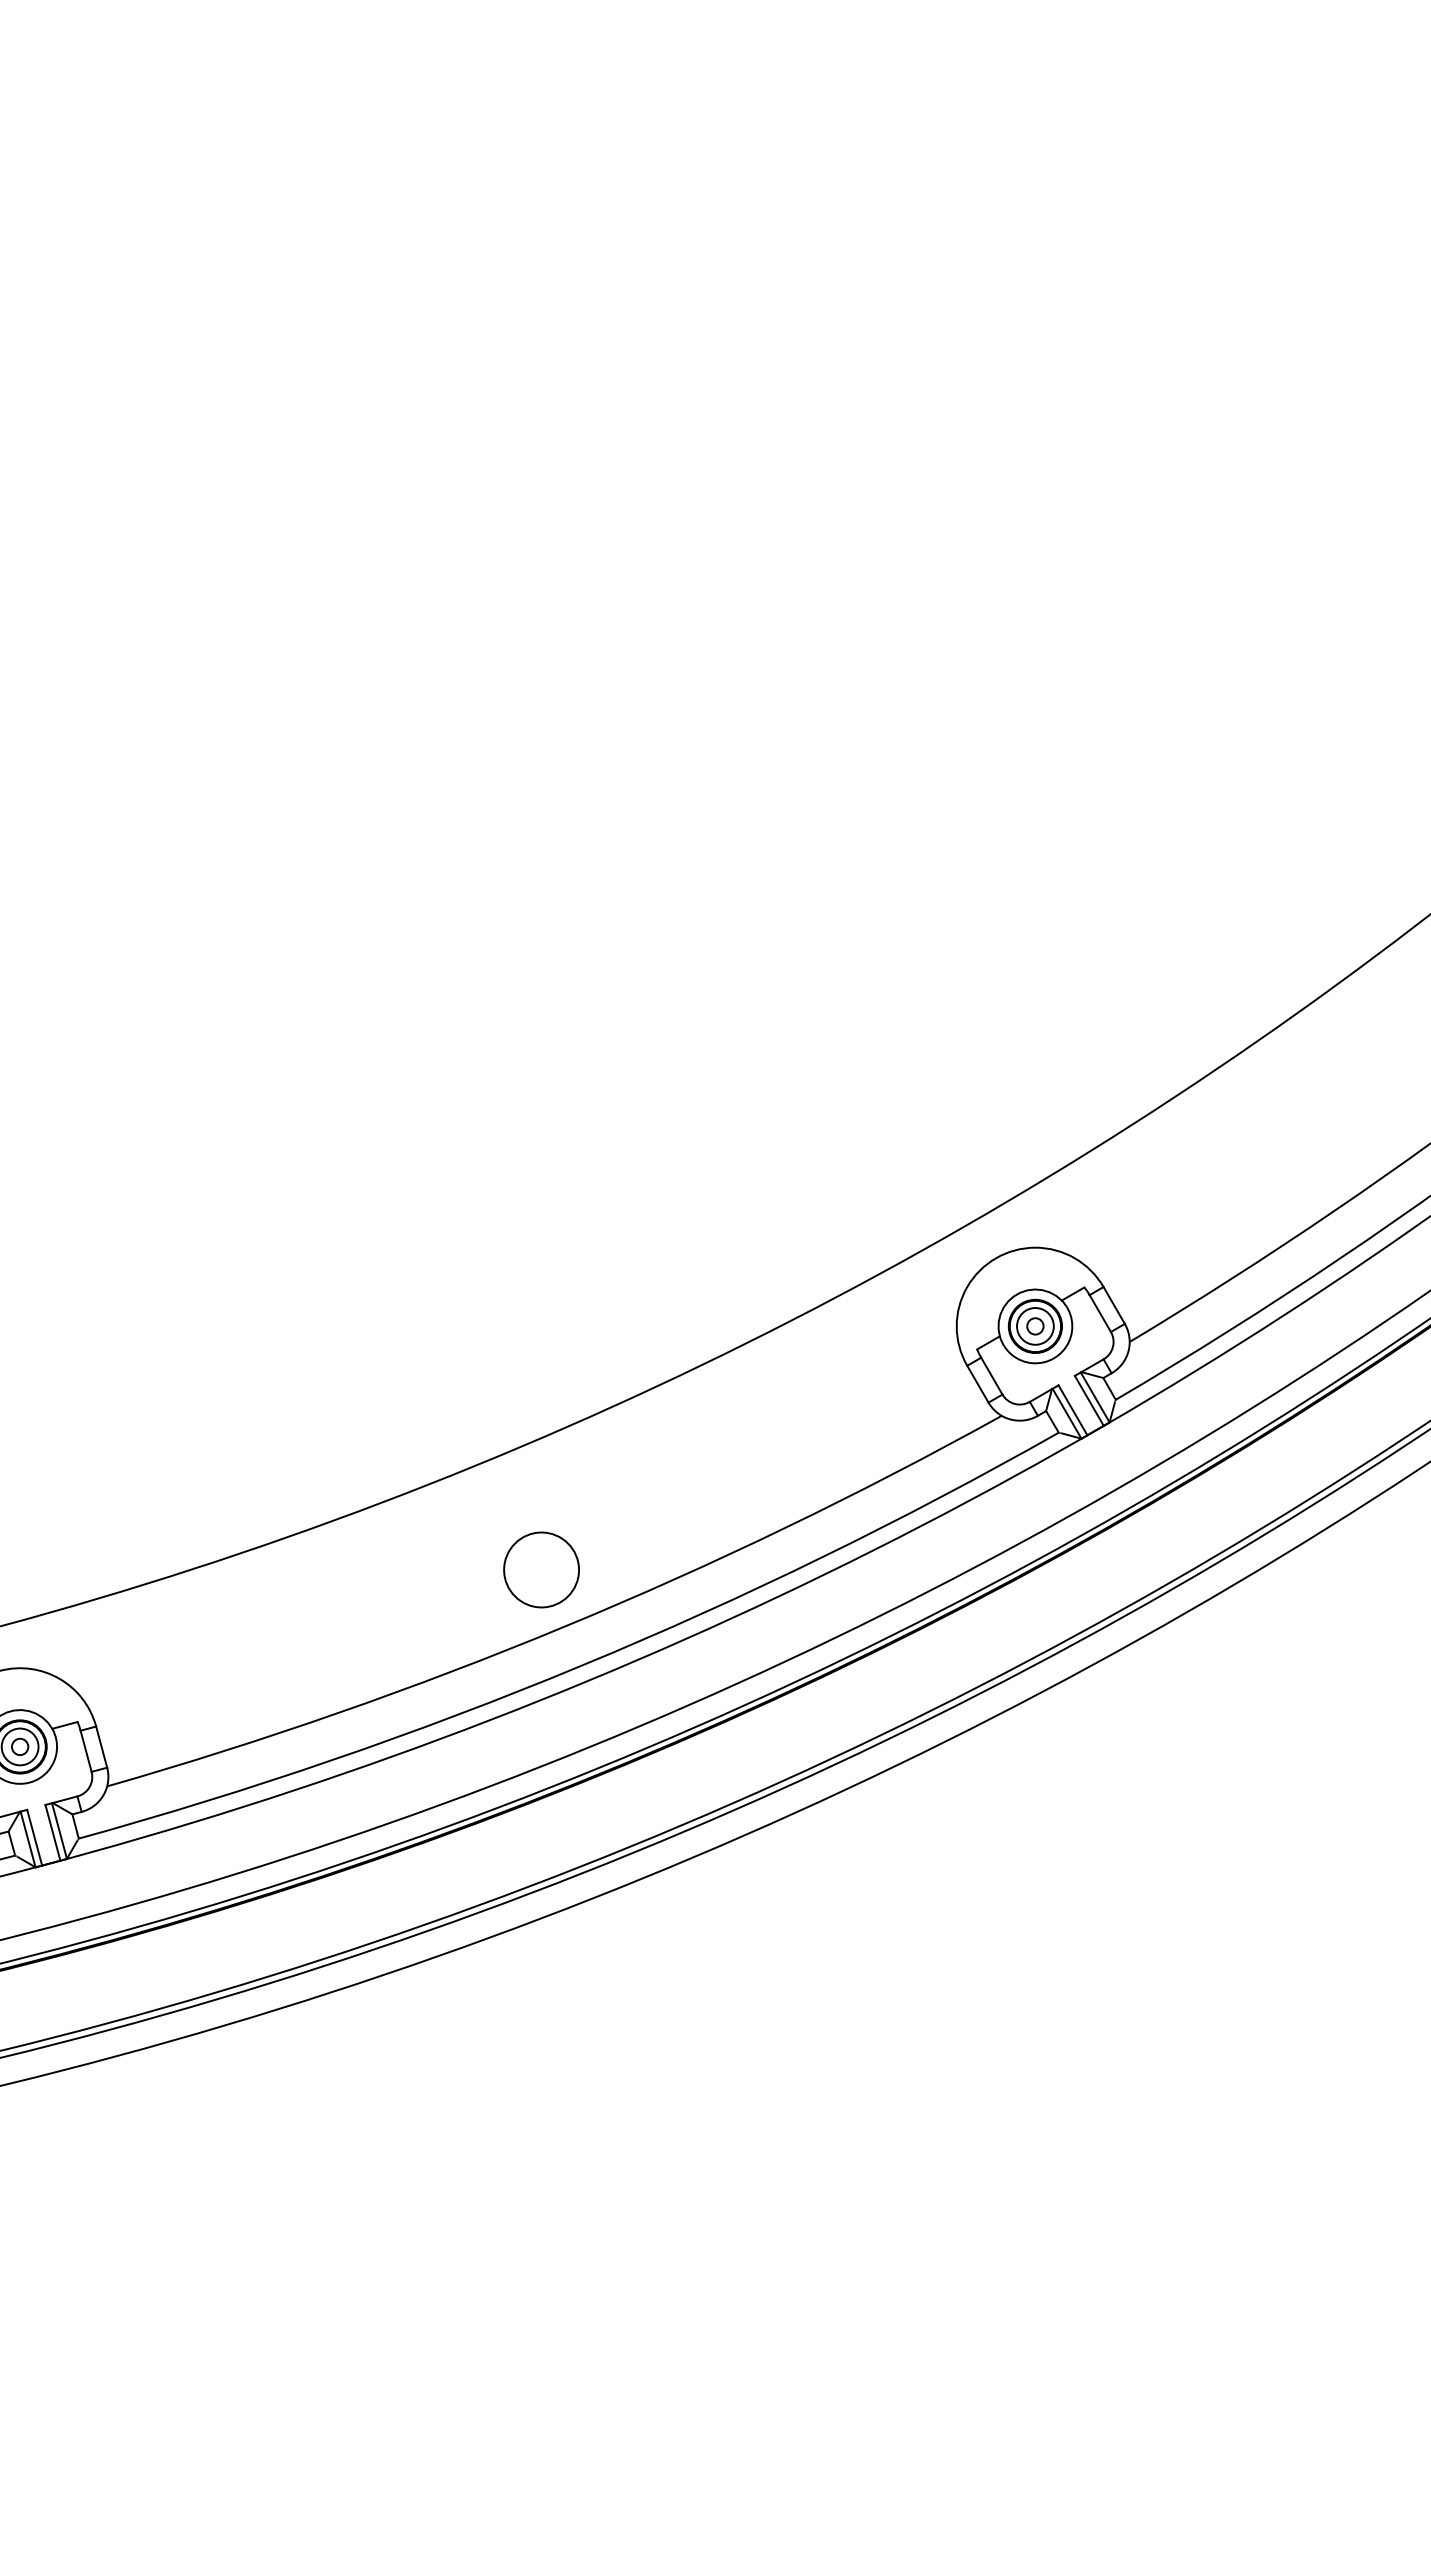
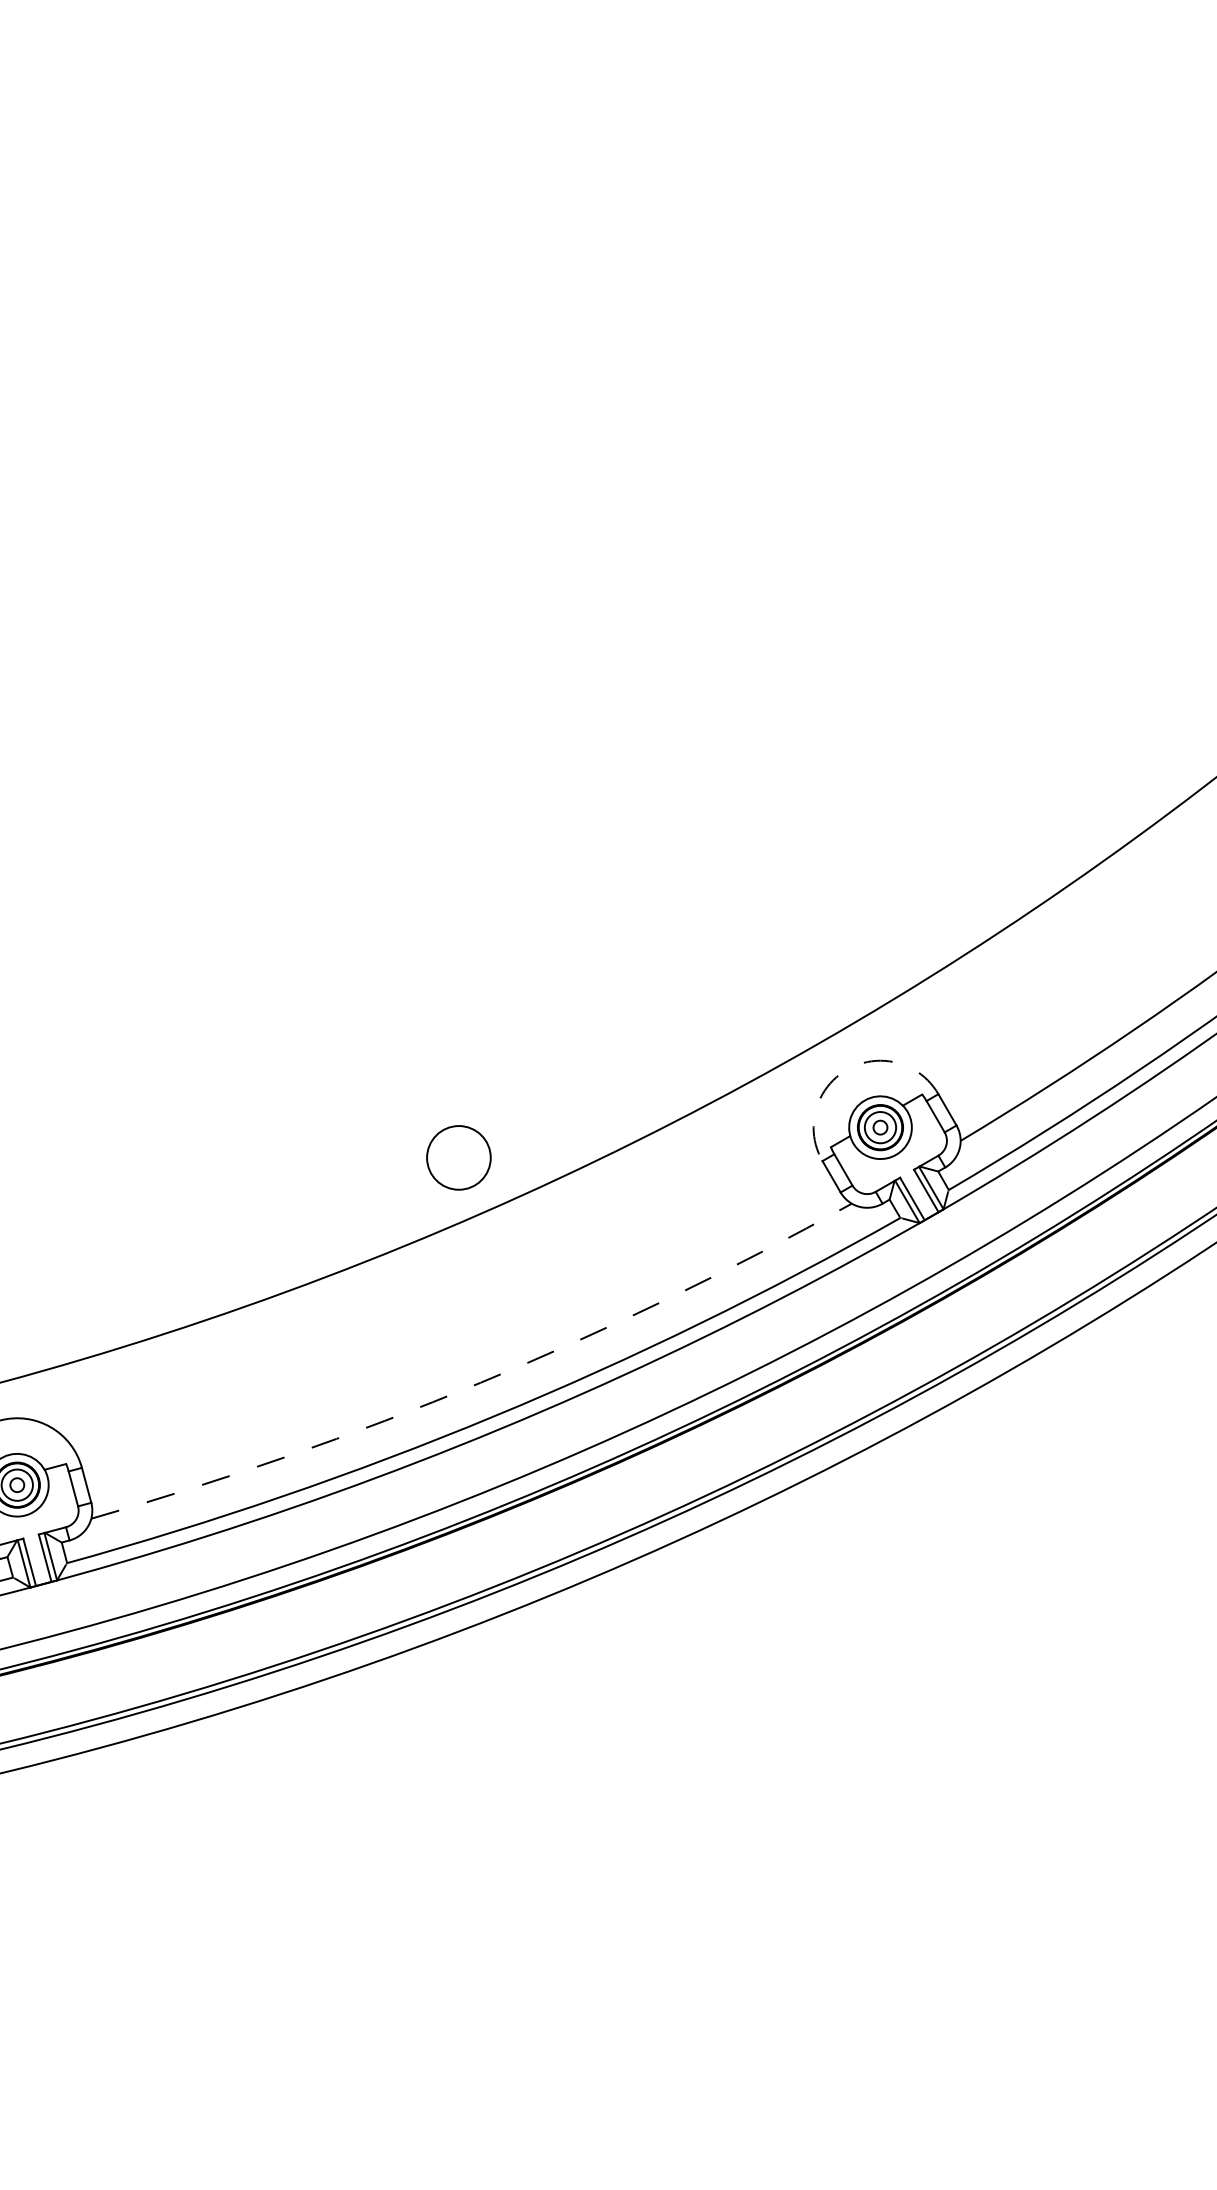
arc: (996, 1258) -> (847, 1069), solid -> dashed
circle: (541, 1569) -> (458, 1157), moved
arc: (565, 1626) -> (480, 1382), solid -> dashed

